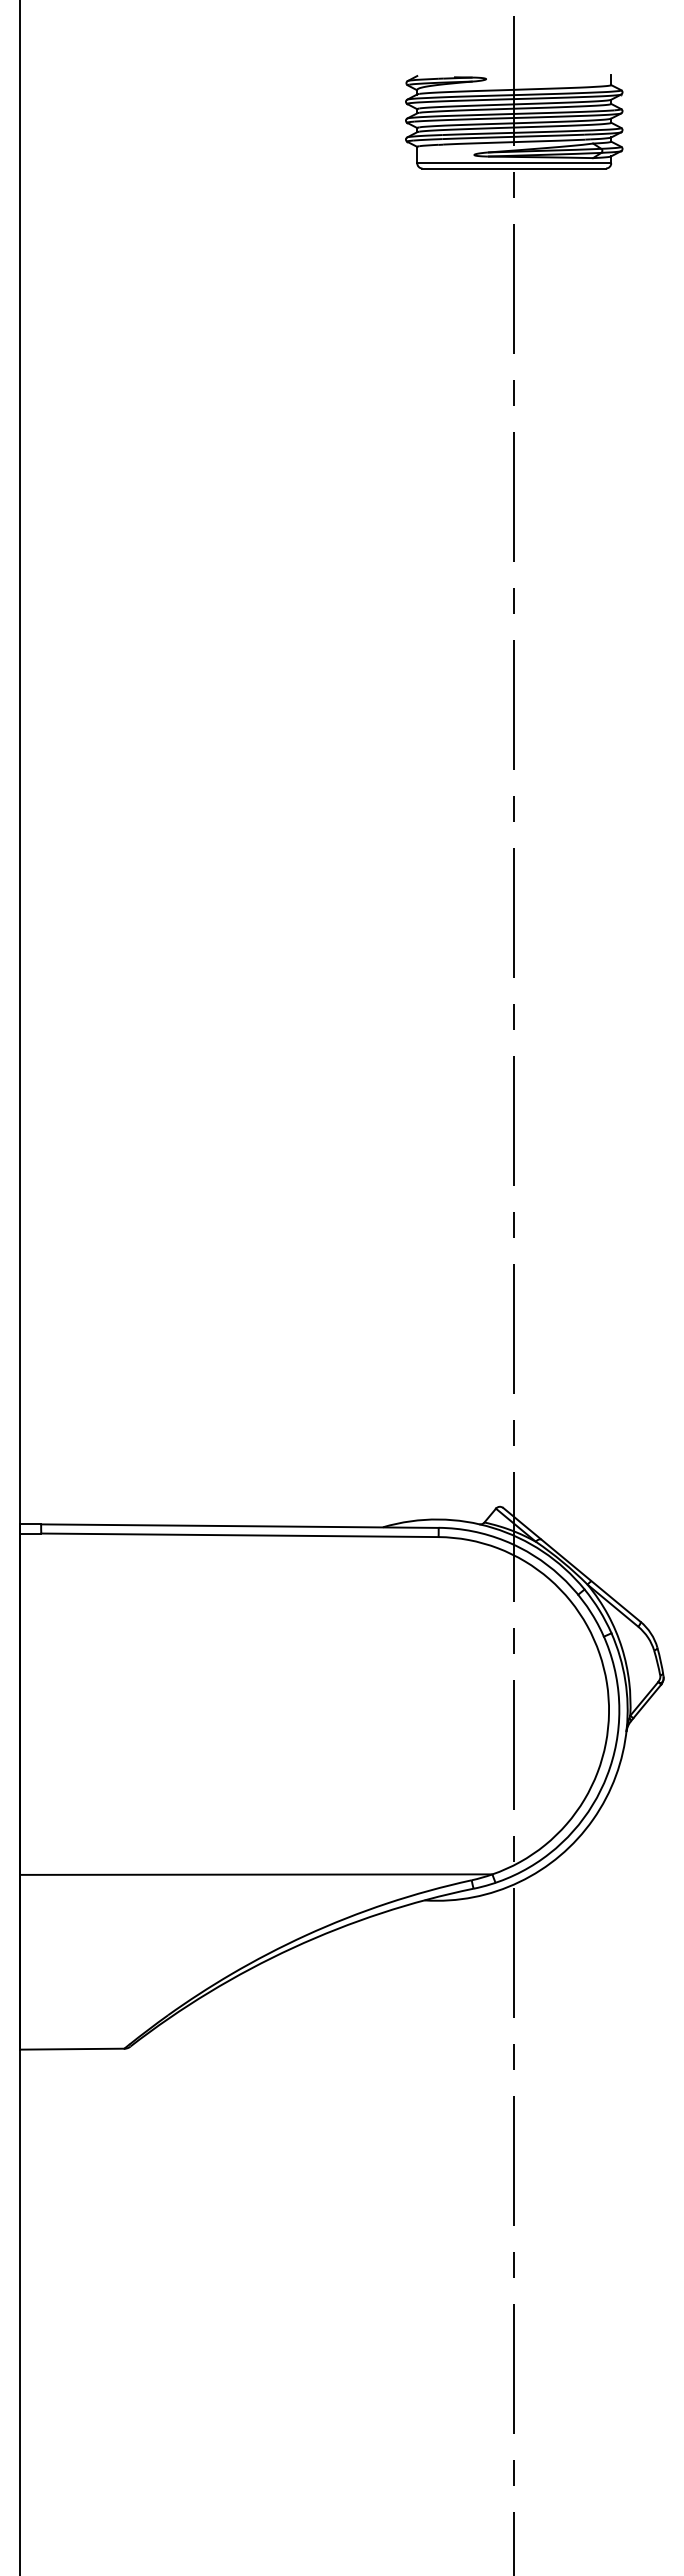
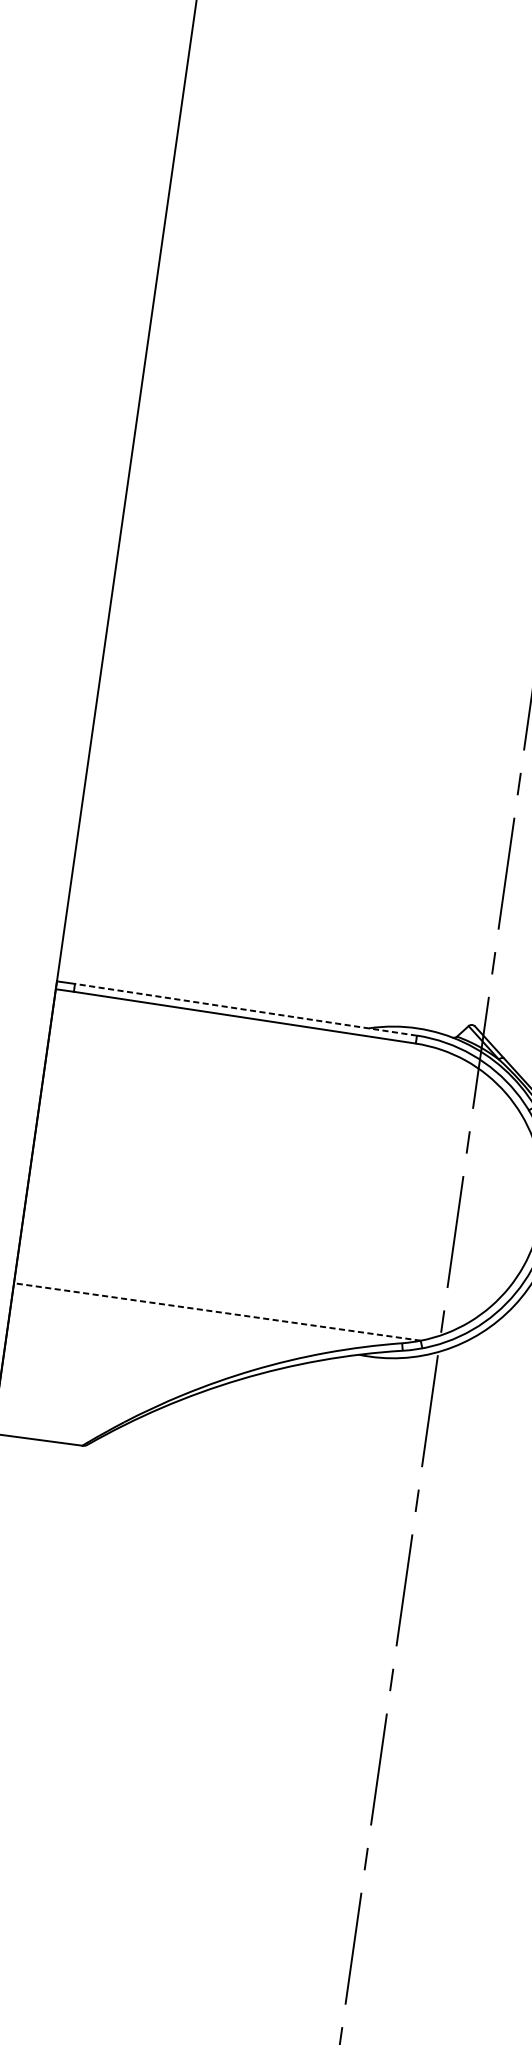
line: (239, 1526) -> (245, 1010), solid -> dashed
line: (255, 1874) -> (216, 1311), solid -> dashed

